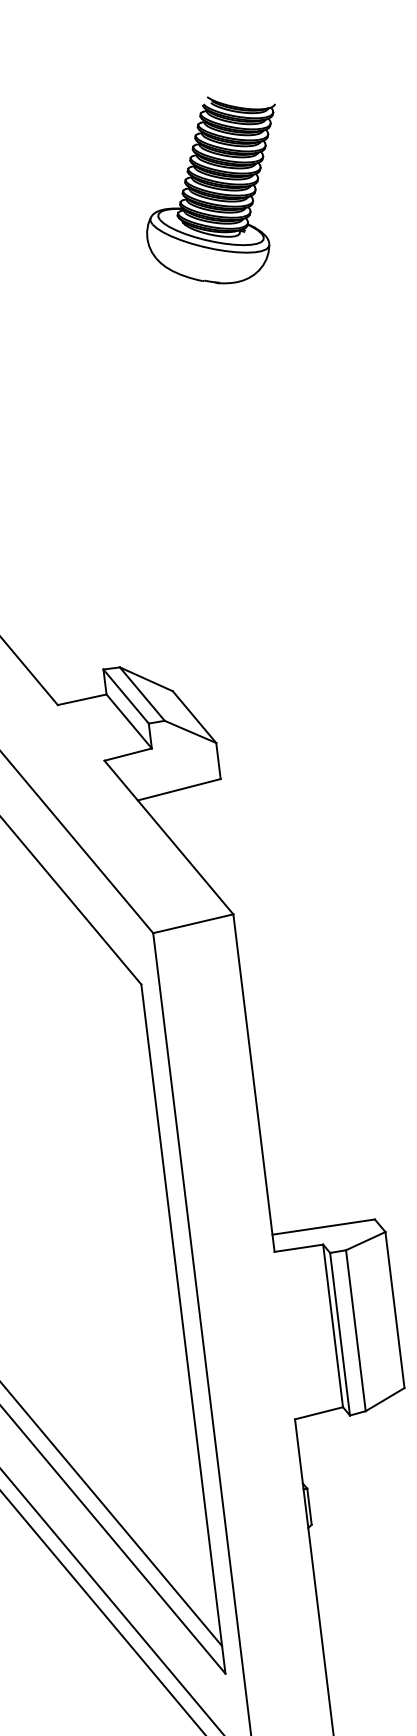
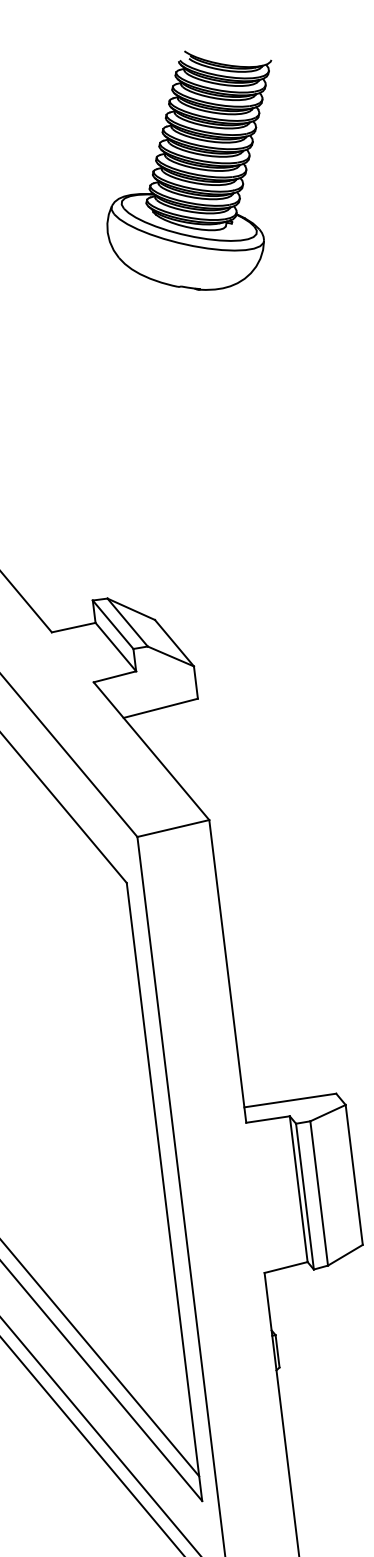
part: (210, 190) -> (188, 170), size x1.43

